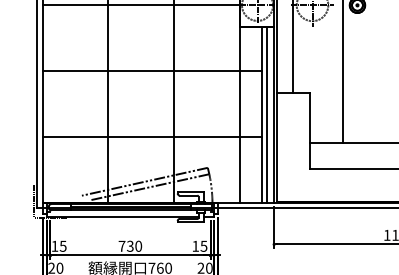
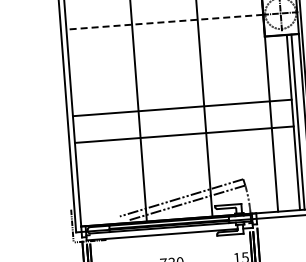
line: (141, 5) -> (164, 22), solid -> dashed
line: (152, 71) -> (182, 108), moved
line: (152, 136) -> (184, 134), moved

